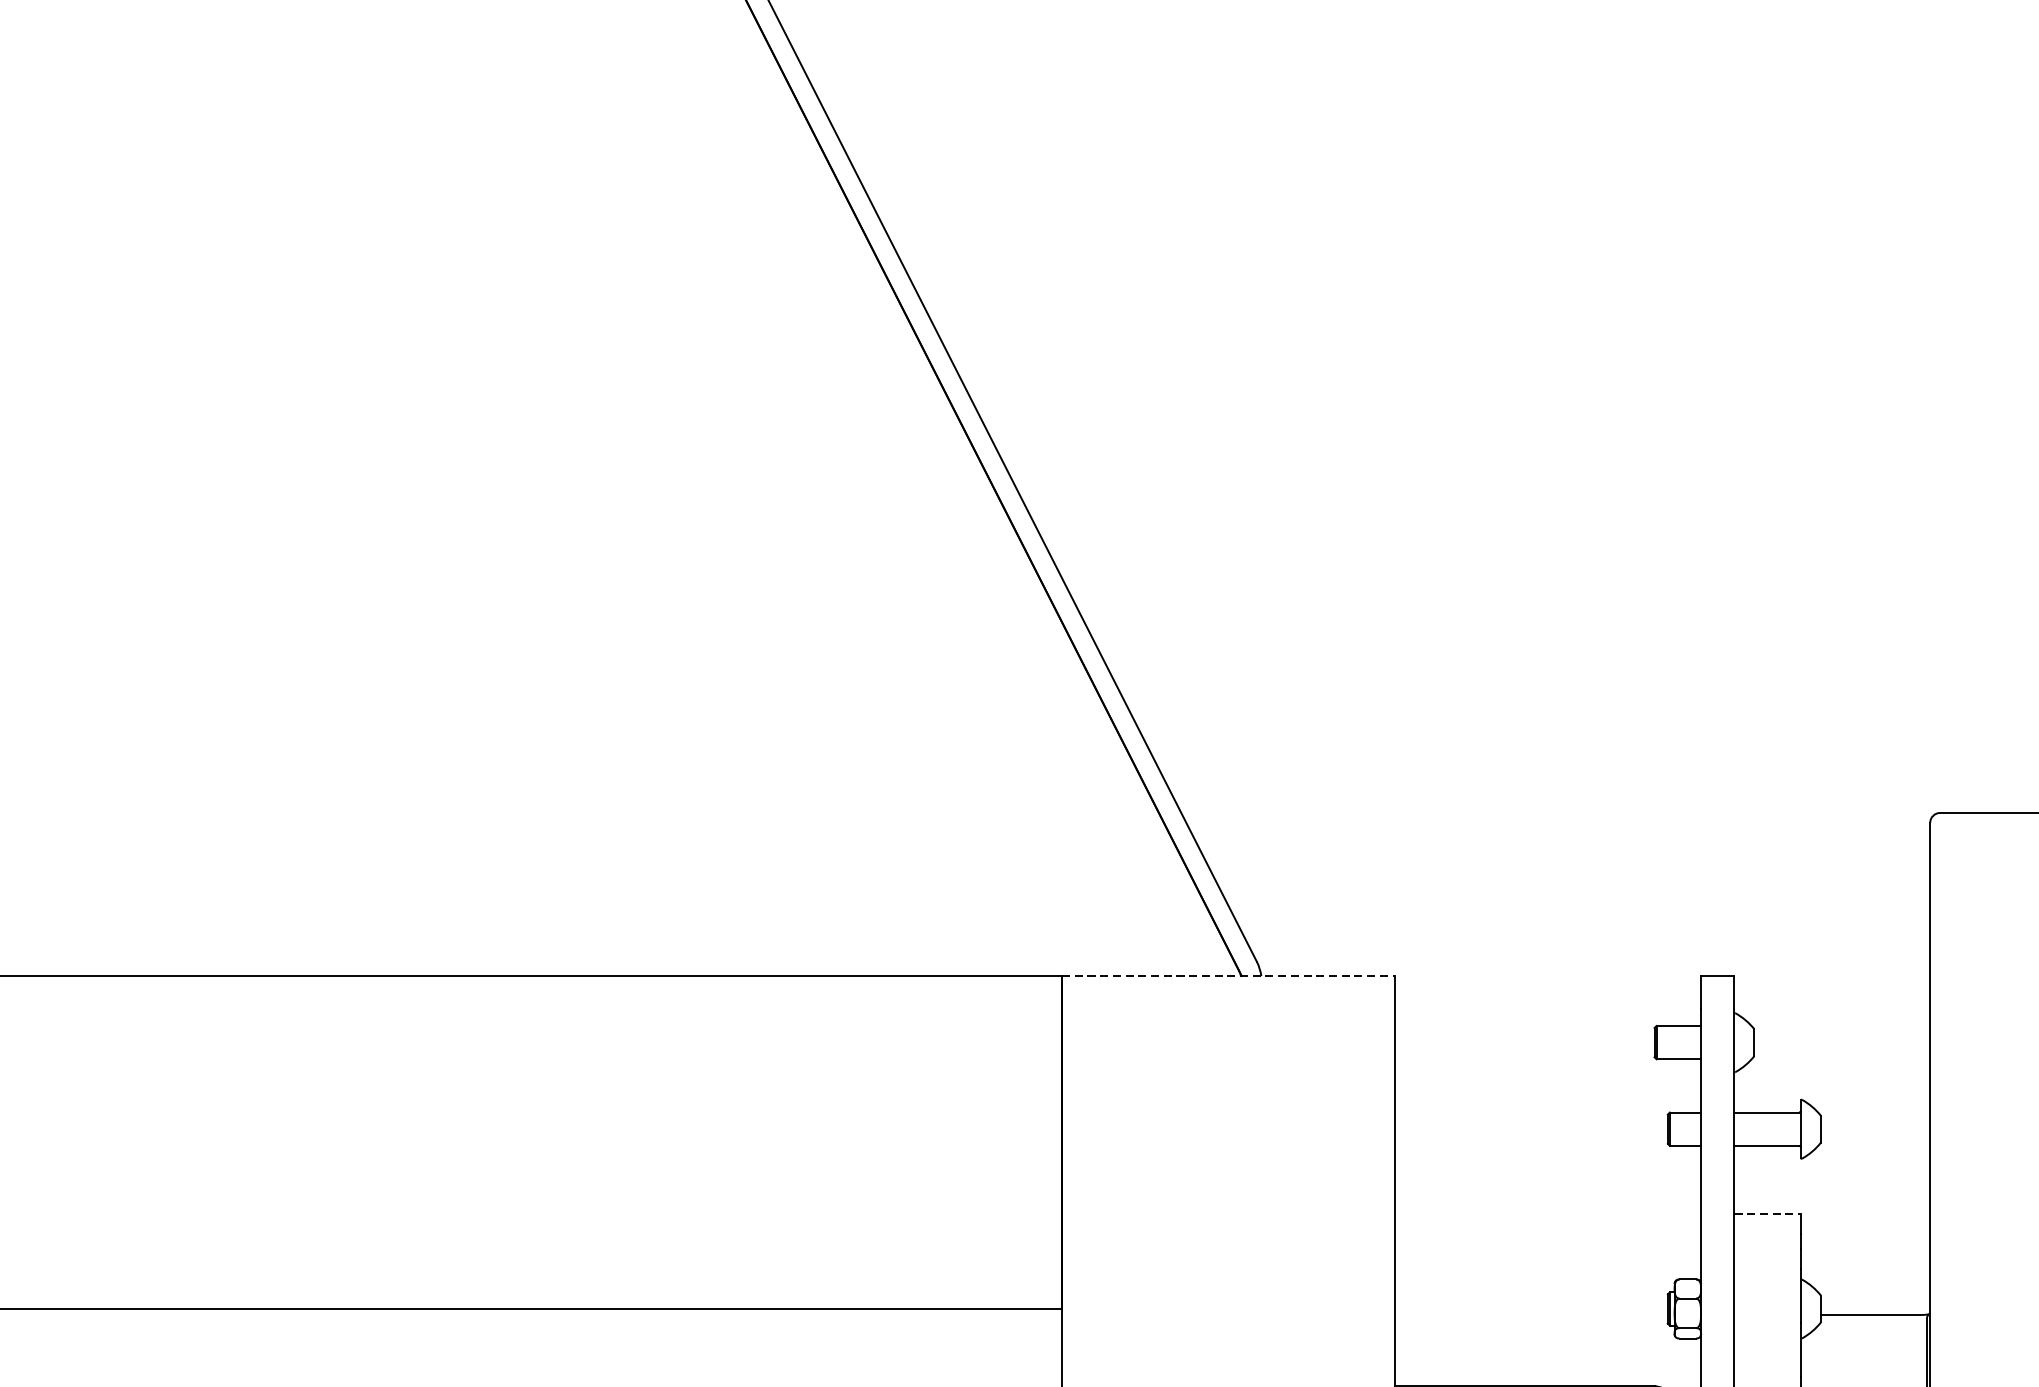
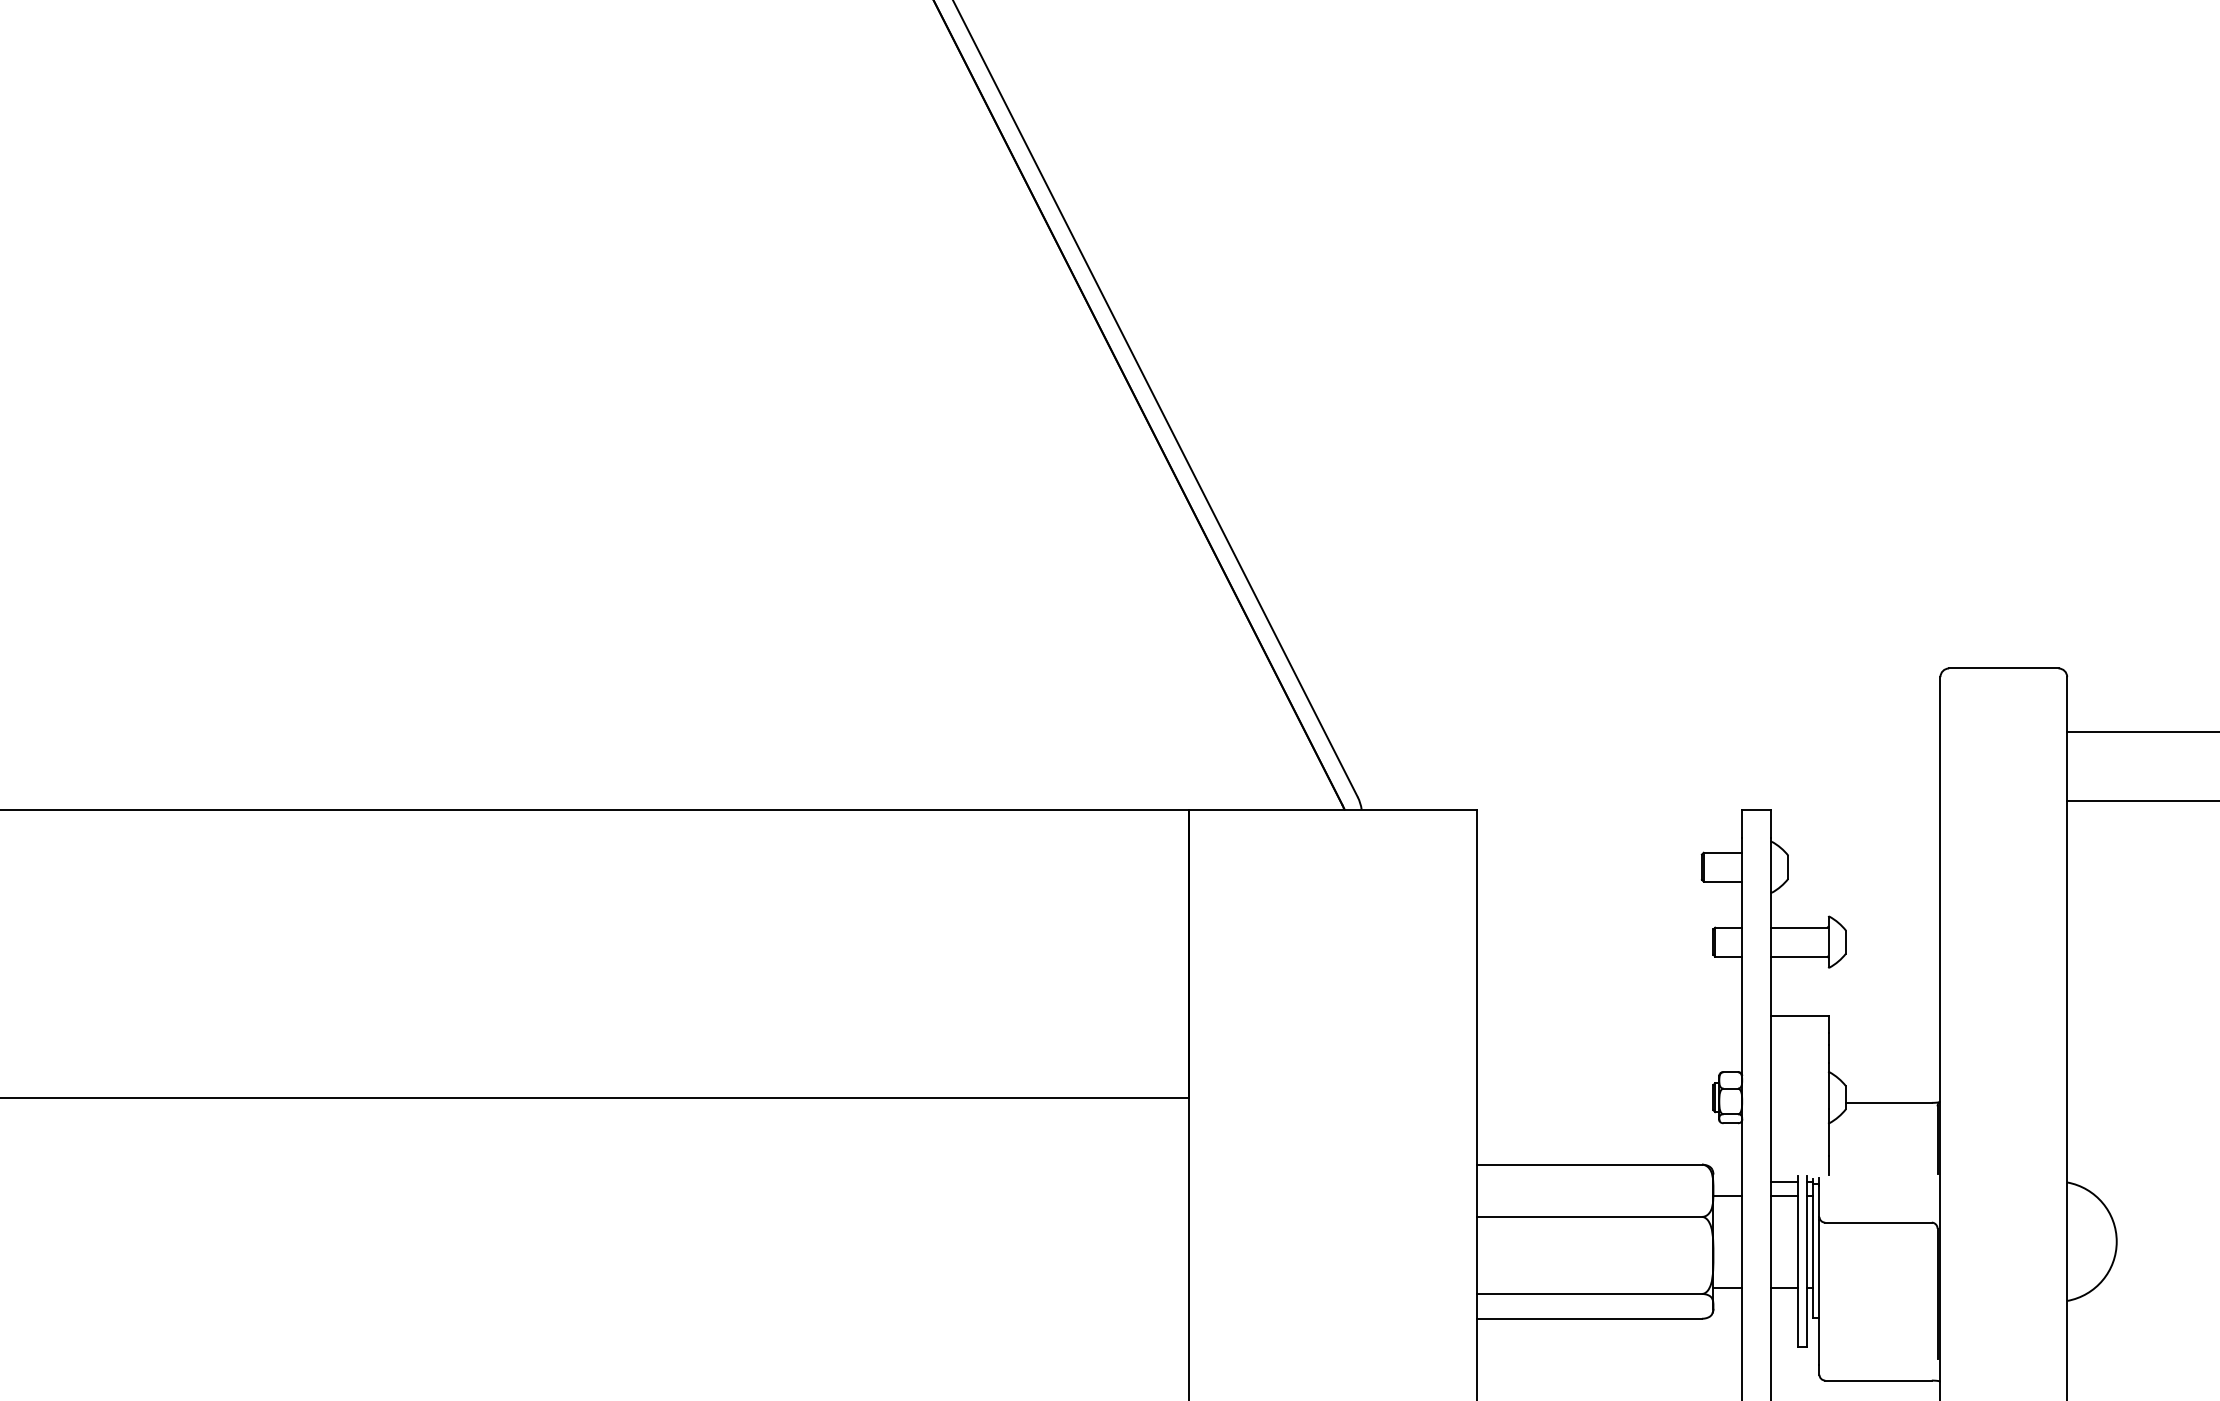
line: (1228, 975) -> (1333, 809), dashed -> solid
line: (1767, 1214) -> (1799, 1015), dashed -> solid

